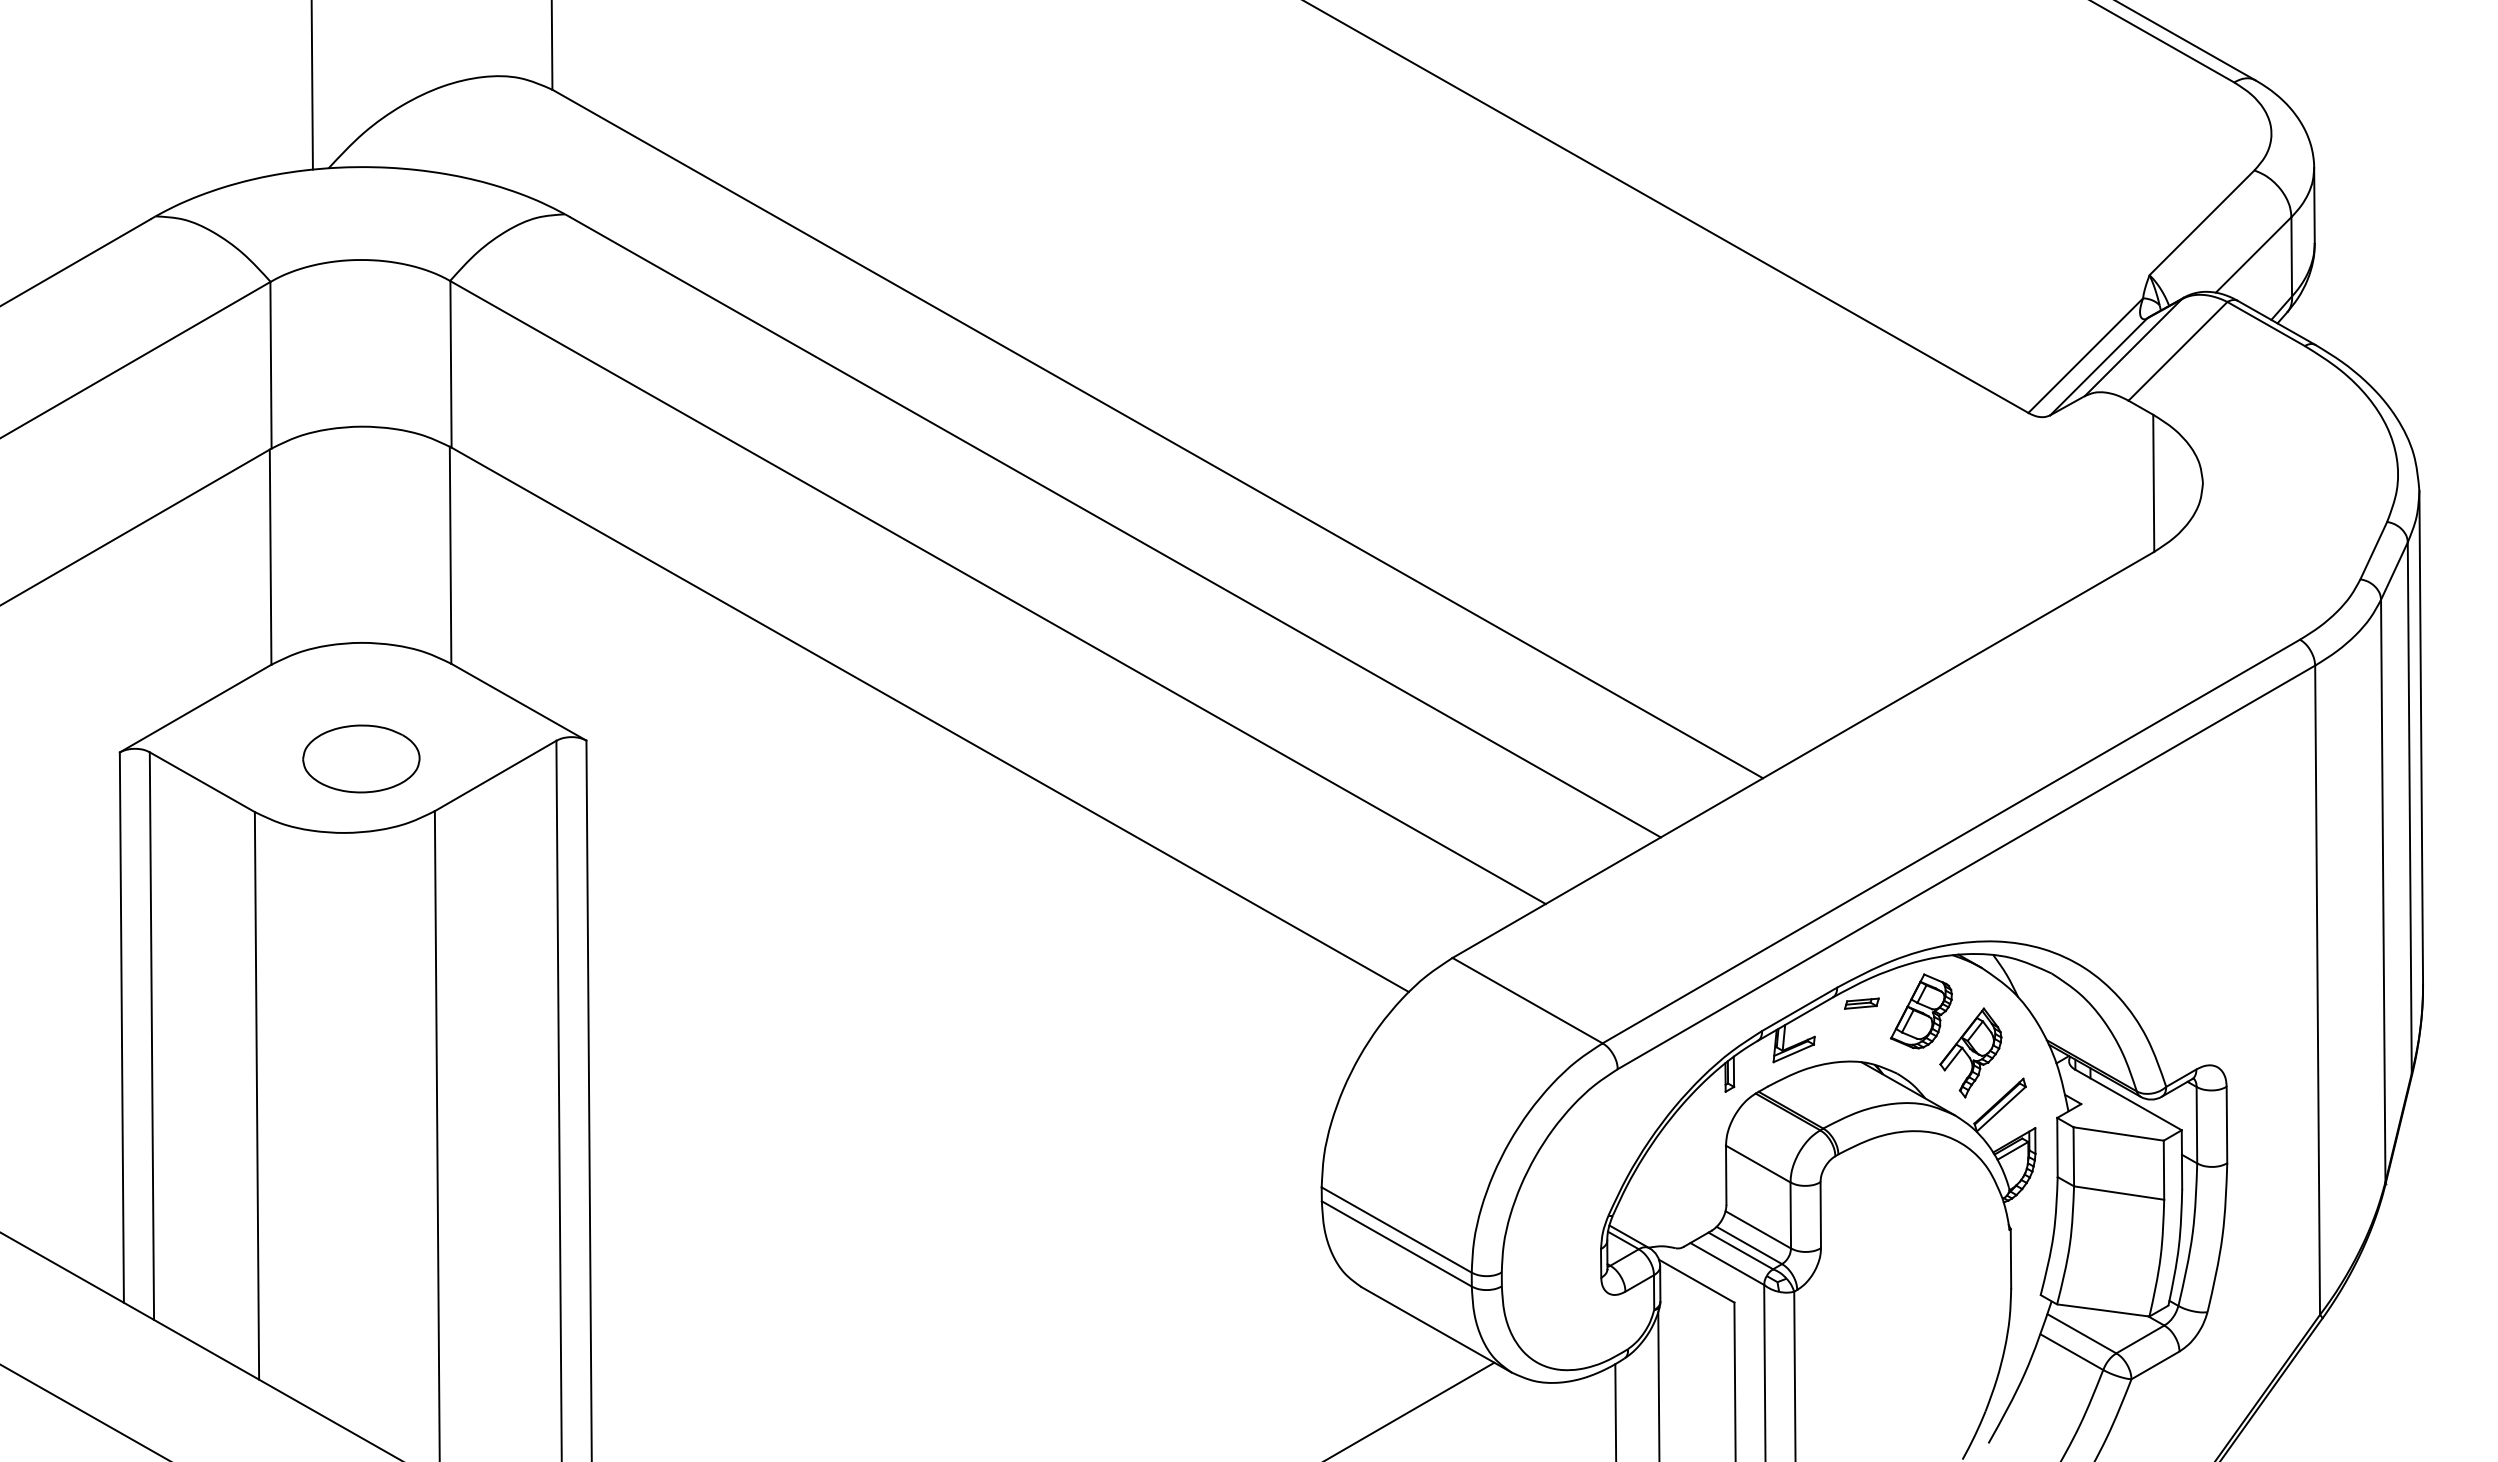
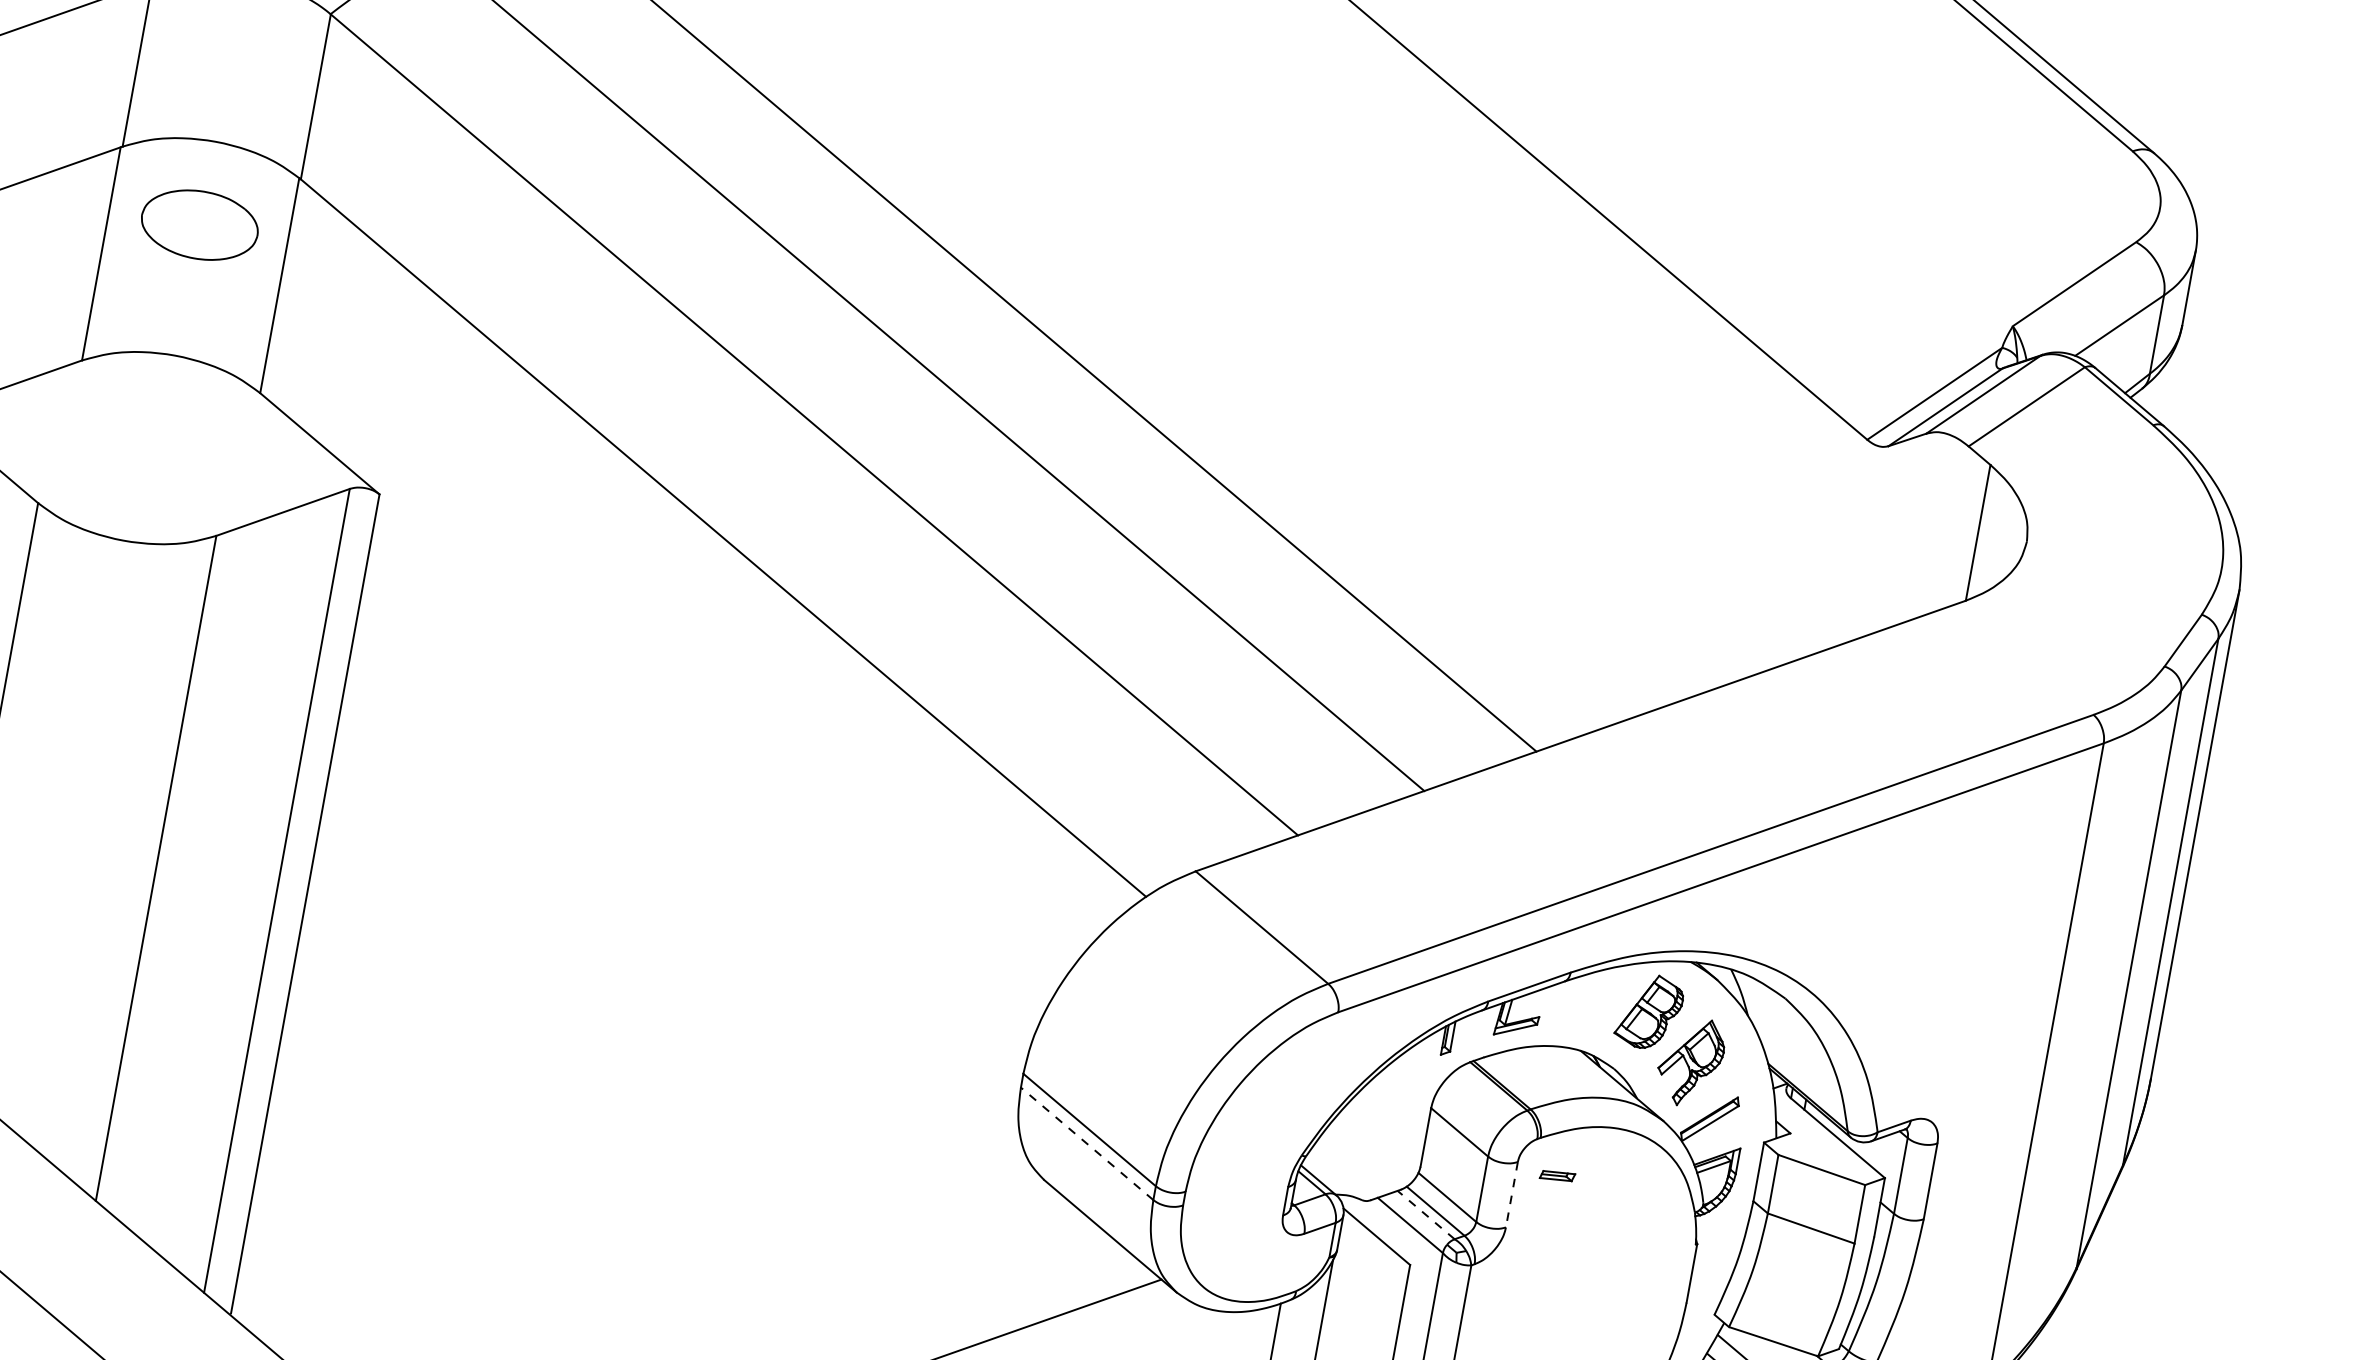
part: (361, 758) -> (200, 224), moved
part: (1861, 1003) -> (1557, 1175), moved
line: (1820, 1215) -> (1511, 1194), solid -> dashed
line: (1396, 1243) -> (1086, 1143), solid -> dashed
line: (1740, 1250) -> (1425, 1214), solid -> dashed

